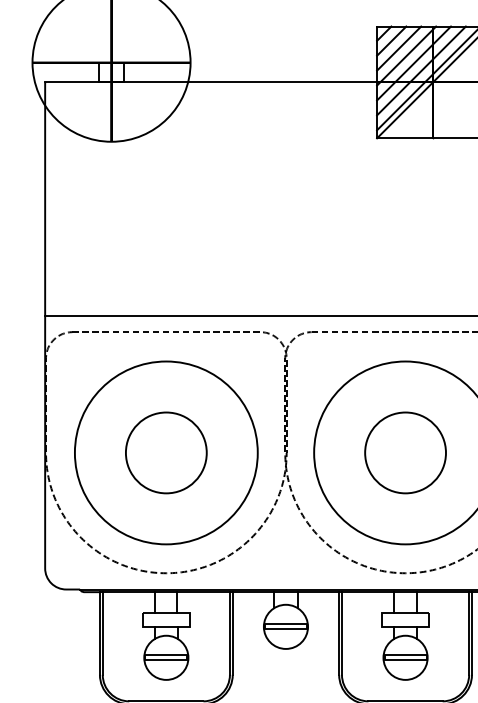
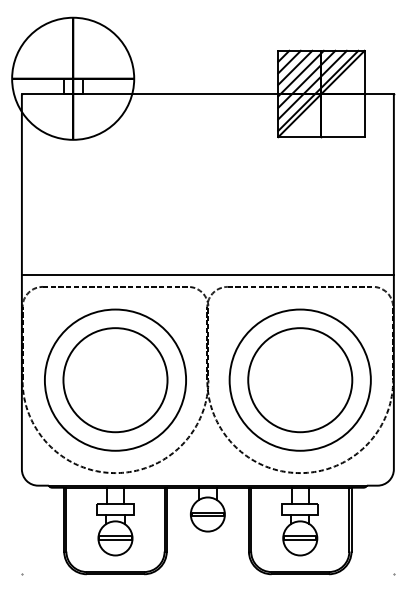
circle: (166, 453) -> (115, 380), size x1.67
circle: (405, 453) -> (300, 380), size x1.67

